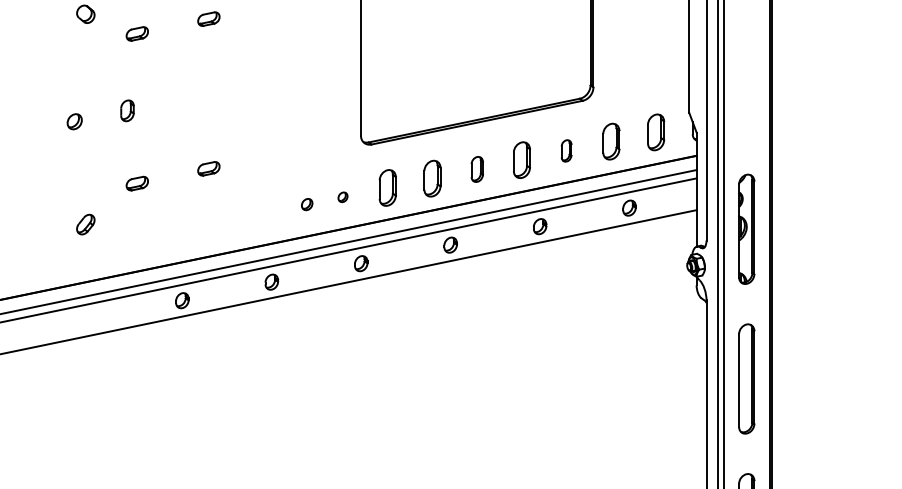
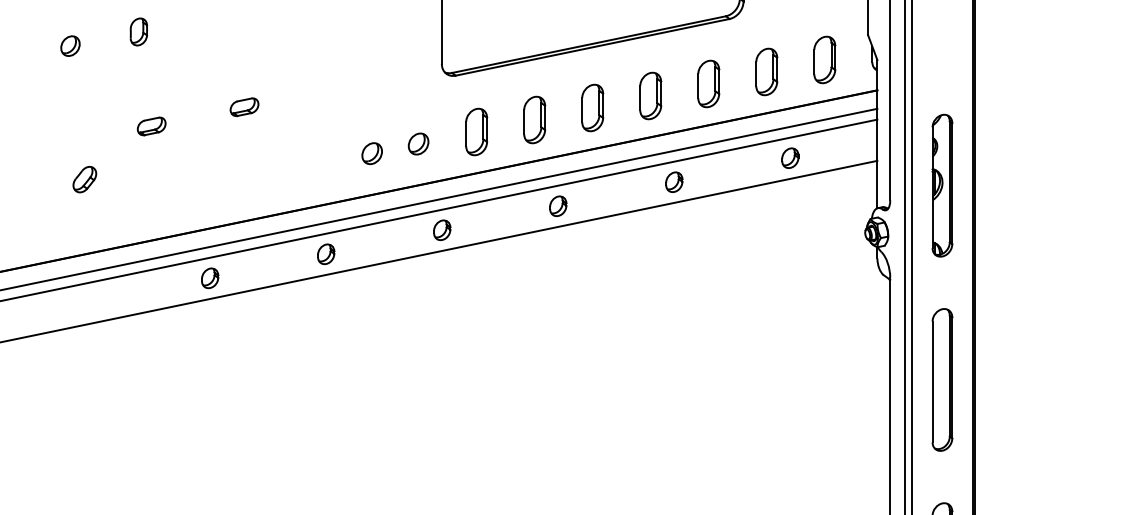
part: (566, 150) -> (708, 83), size x1.67
part: (477, 169) -> (593, 108), size x1.43
part: (342, 197) -> (417, 144), size x1.67
part: (306, 204) -> (371, 153), size x1.43

